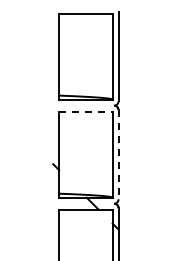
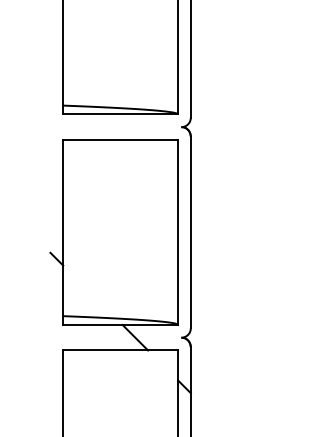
line: (85, 111) -> (119, 139), dashed -> solid
line: (118, 154) -> (190, 232), dashed -> solid

